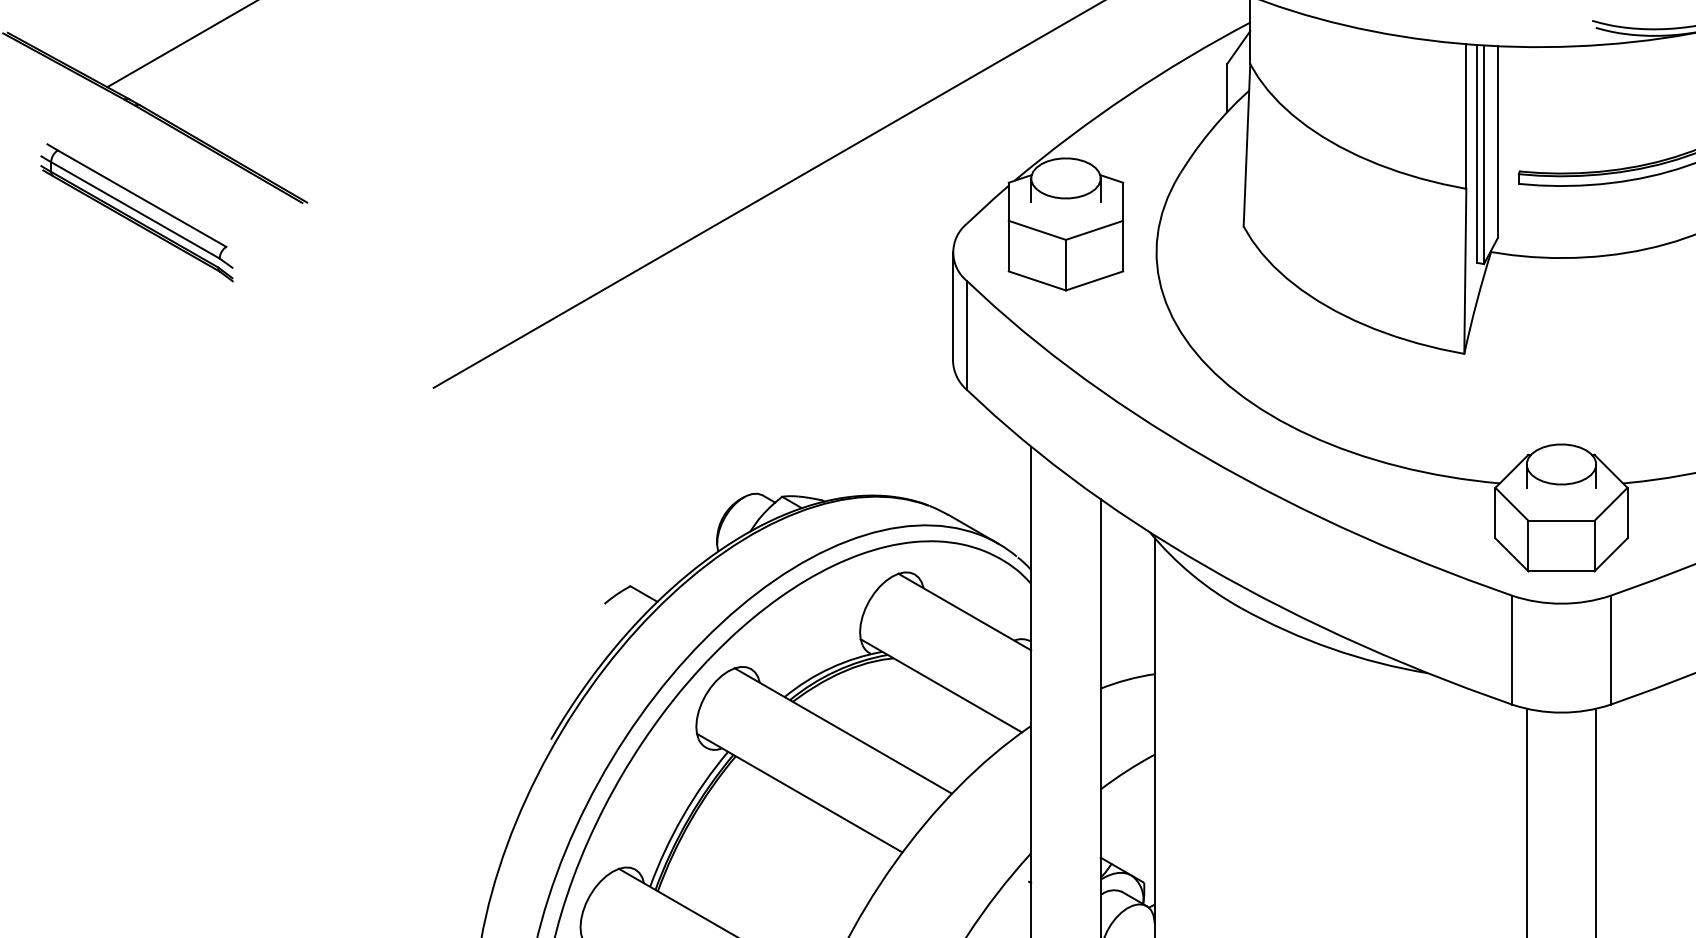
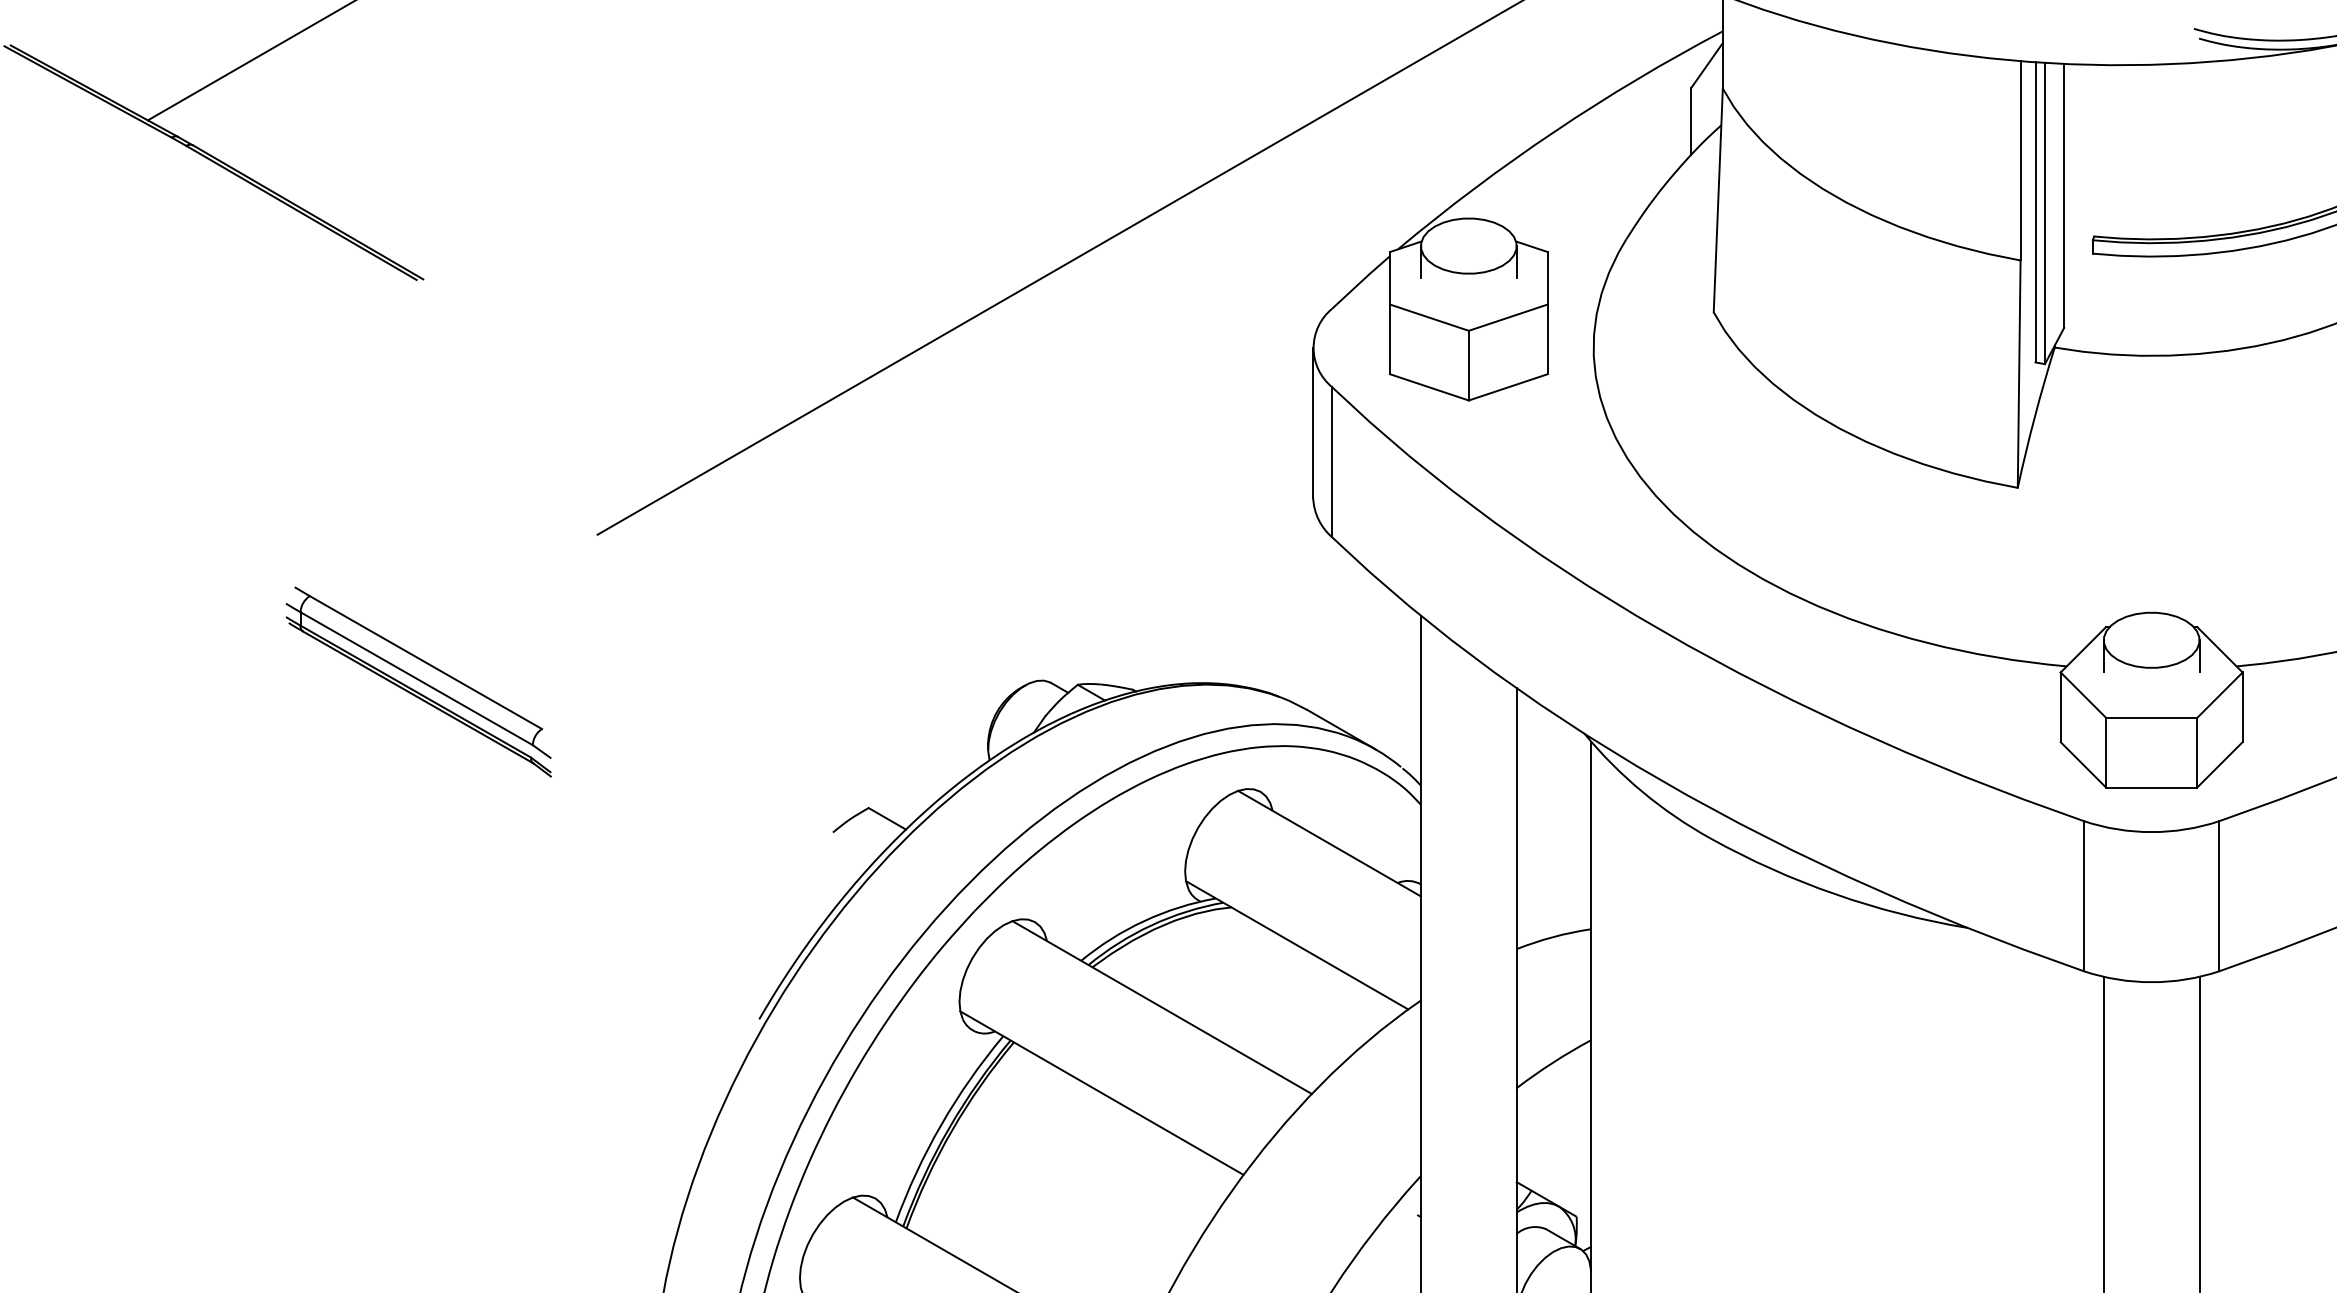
part: (136, 212) -> (418, 681), moved

